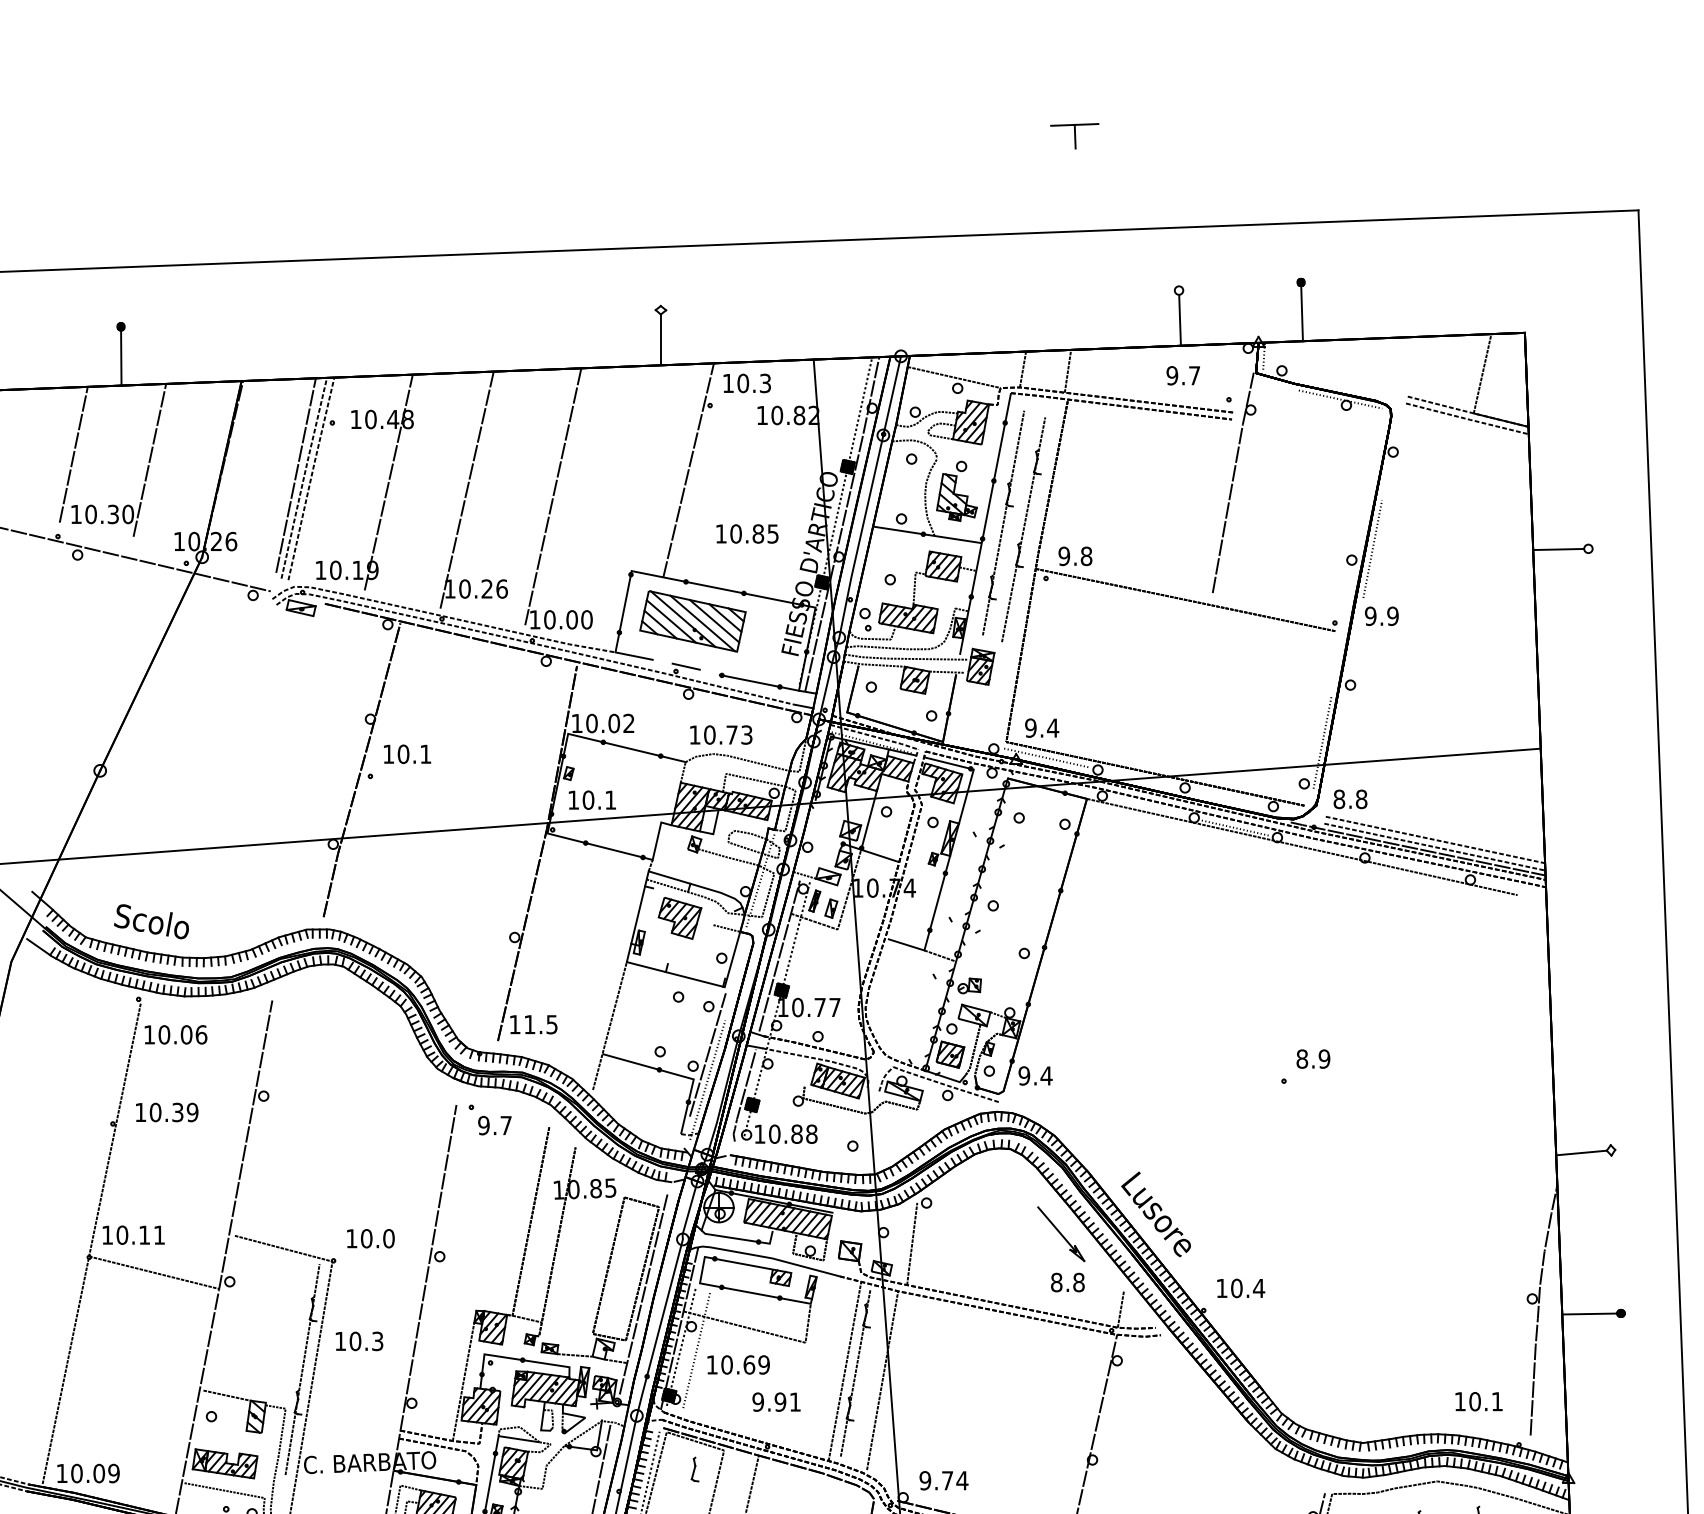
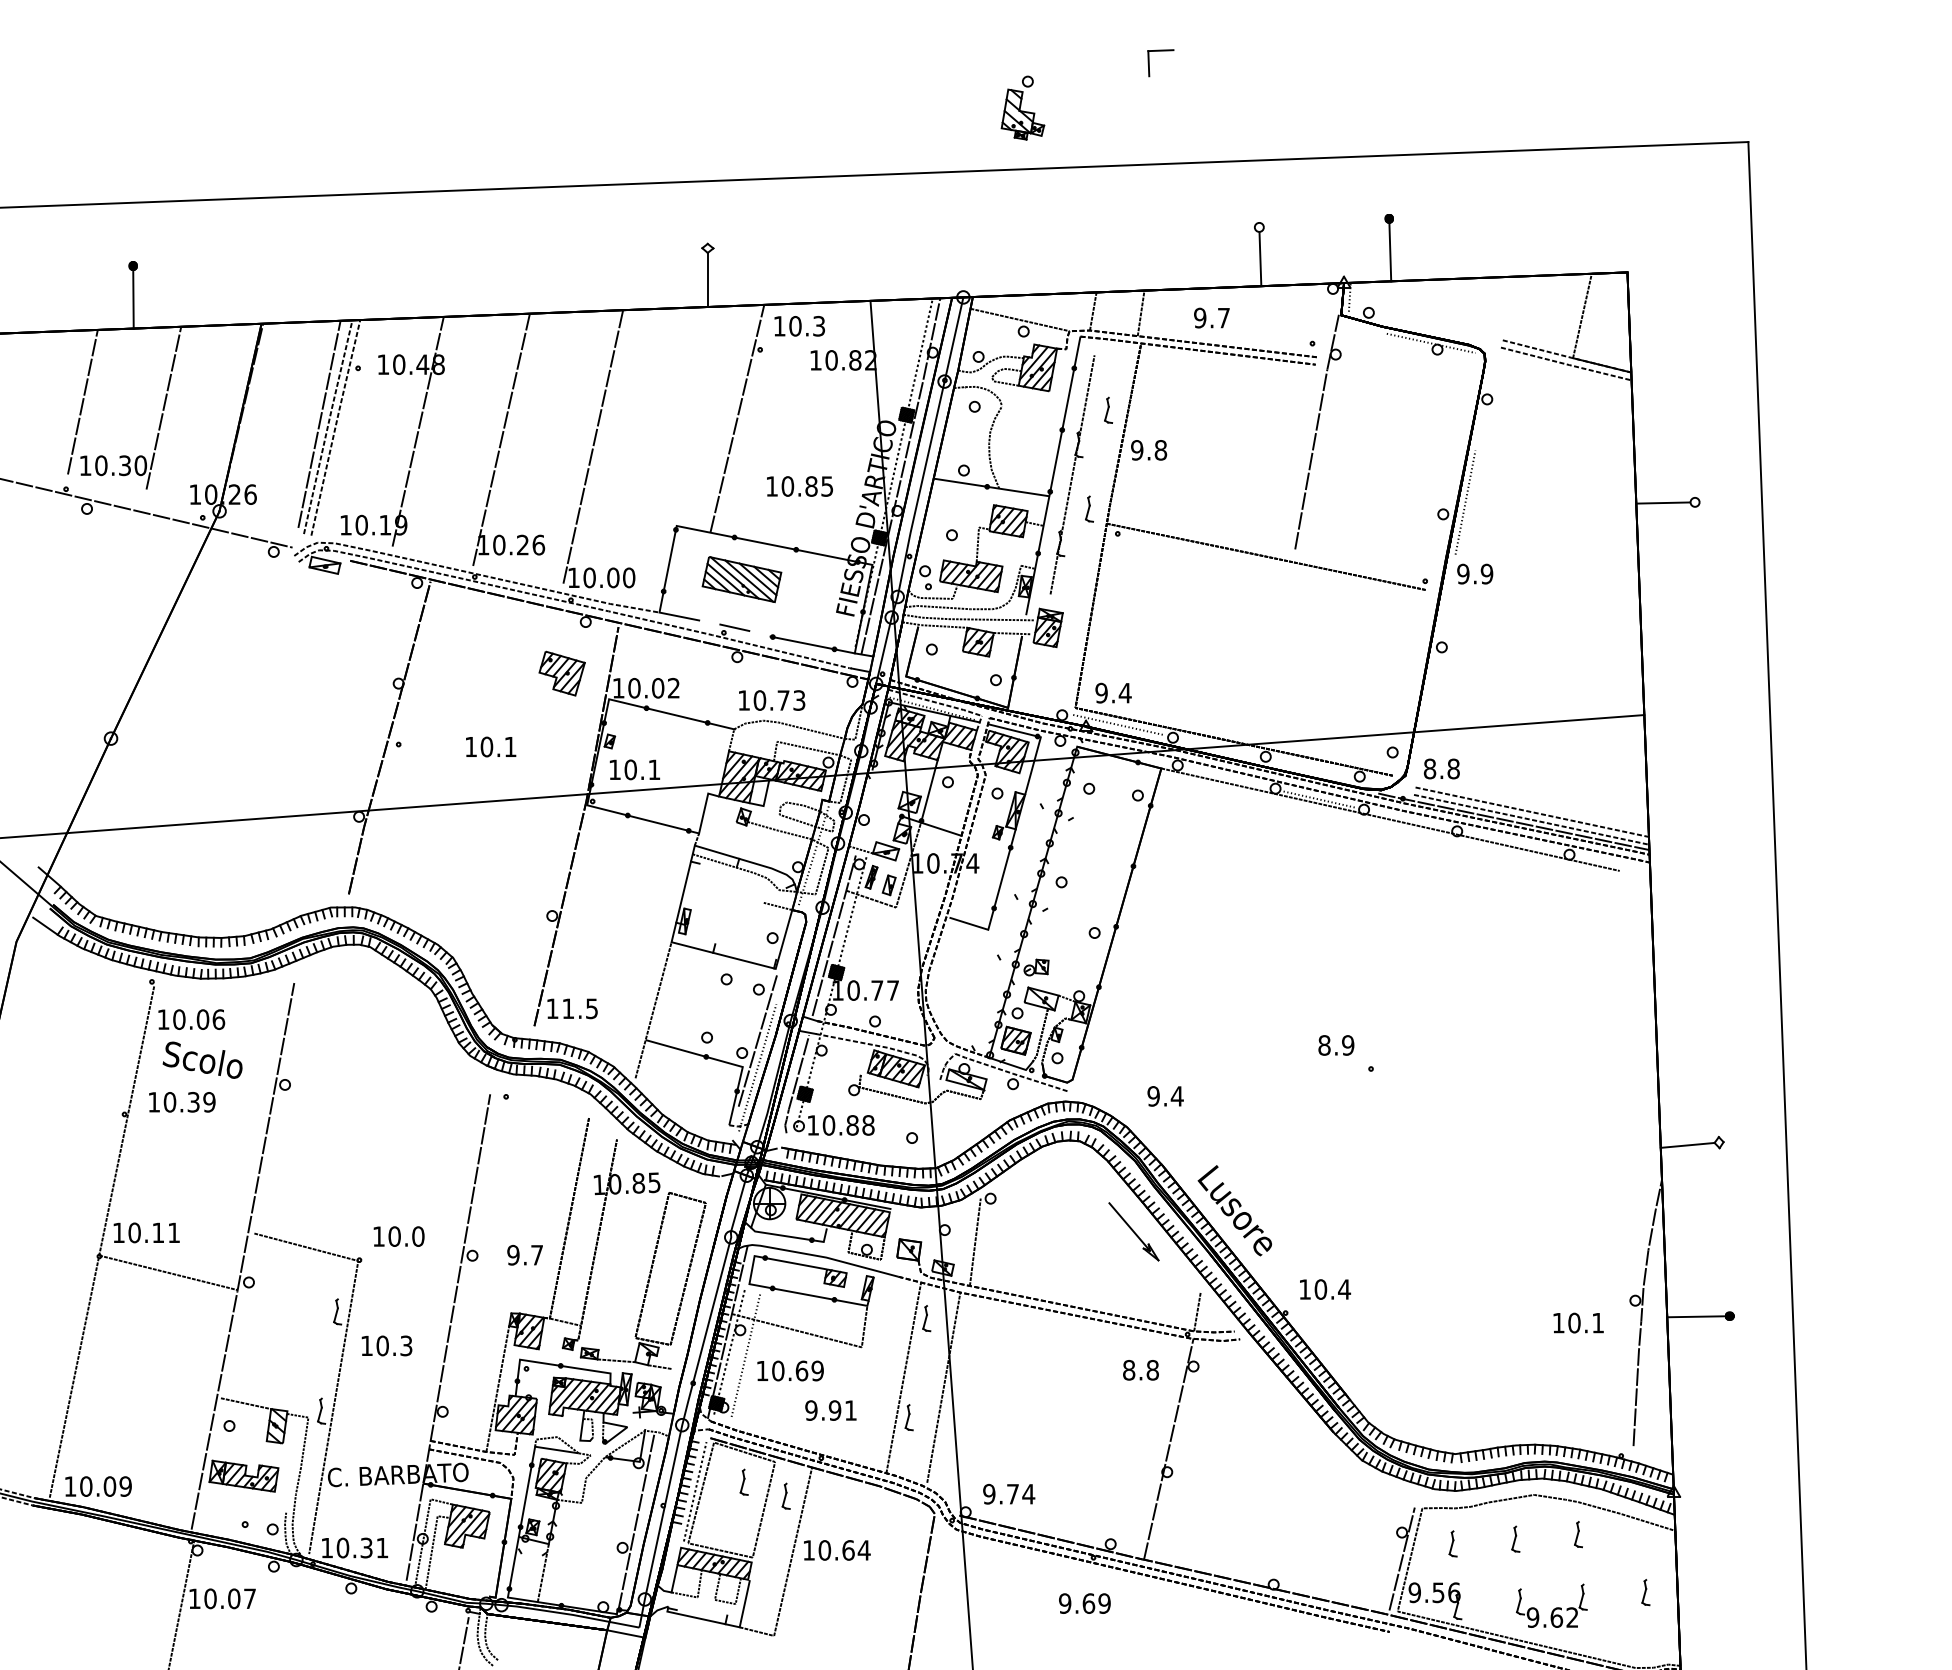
line: (1062, 125) -> (1135, 51), removed
text: (1182, 375) -> (1211, 317), moved
part: (956, 490) -> (1022, 107), moved
line: (1023, 529) -> (1093, 481), removed
text: (1075, 556) -> (1149, 450), moved
part: (692, 621) -> (741, 579), size x0.7
line: (1322, 741) -> (1411, 707), removed
text: (407, 753) -> (491, 746), moved
part: (679, 918) -> (561, 673), moved
text: (151, 921) -> (202, 1059), moved
line: (940, 955) -> (1005, 935), removed
text: (1313, 1059) -> (1336, 1045), moved
text: (1035, 1076) -> (1165, 1096), moved
text: (494, 1125) -> (524, 1255), moved
text: (1067, 1282) -> (1140, 1370), moved
line: (643, 1294) -> (689, 1295), removed
line: (302, 1369) -> (326, 1375), removed
line: (855, 1372) -> (914, 1379), removed
text: (1478, 1401) -> (1578, 1322), moved
part: (733, 1481) -> (785, 1495), added
line: (224, 1490) -> (243, 1504), removed

